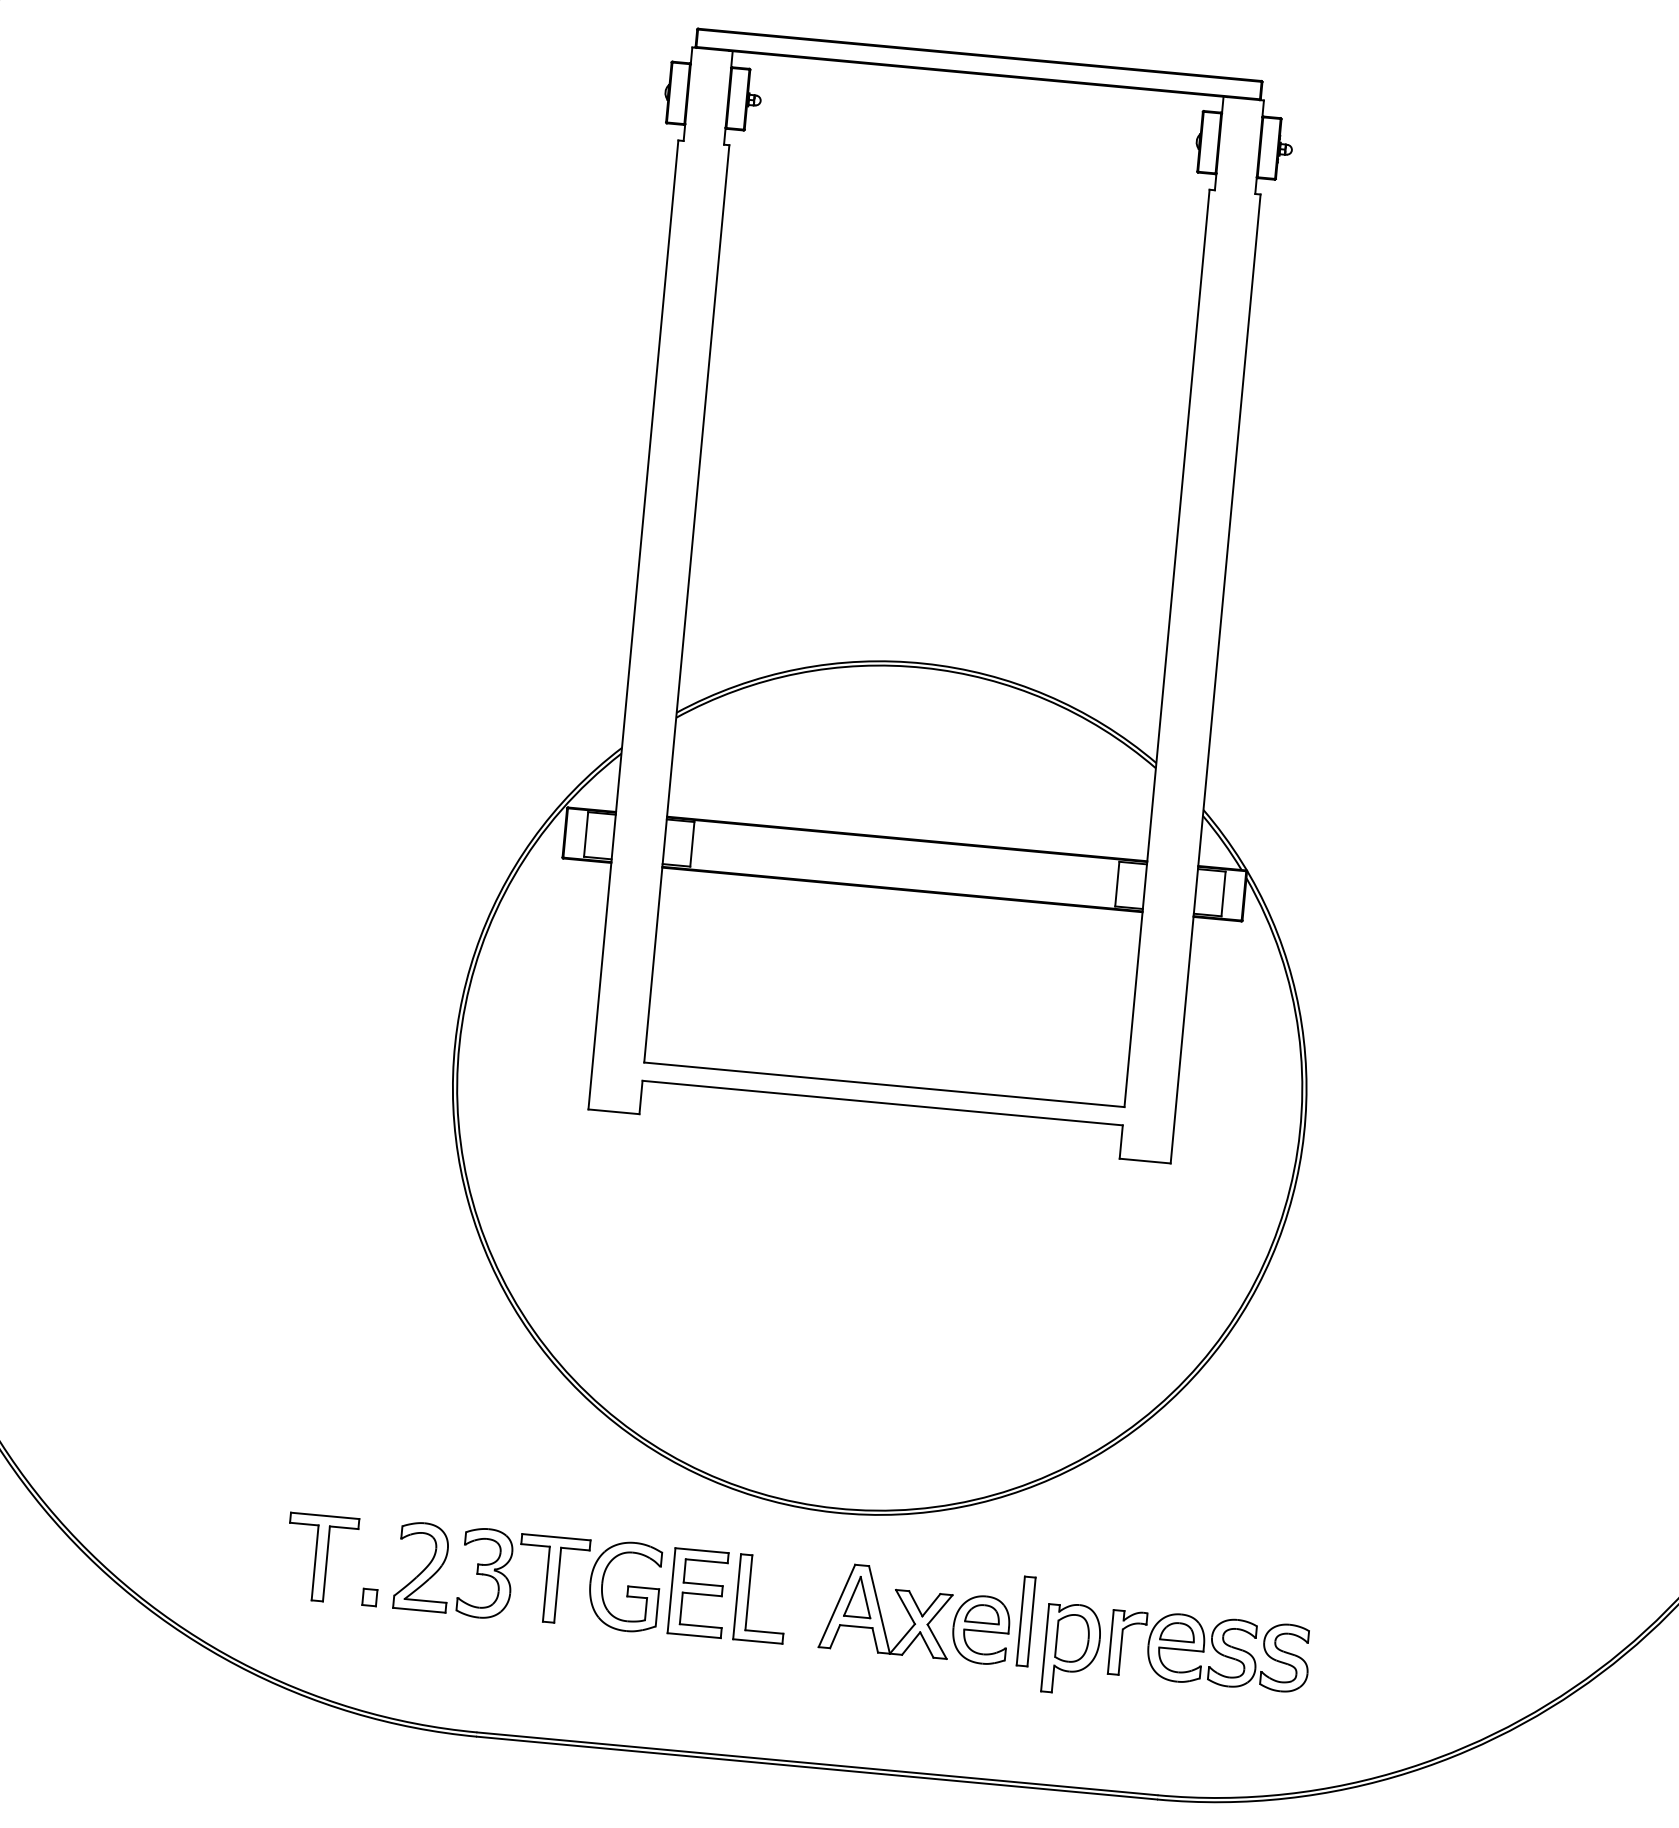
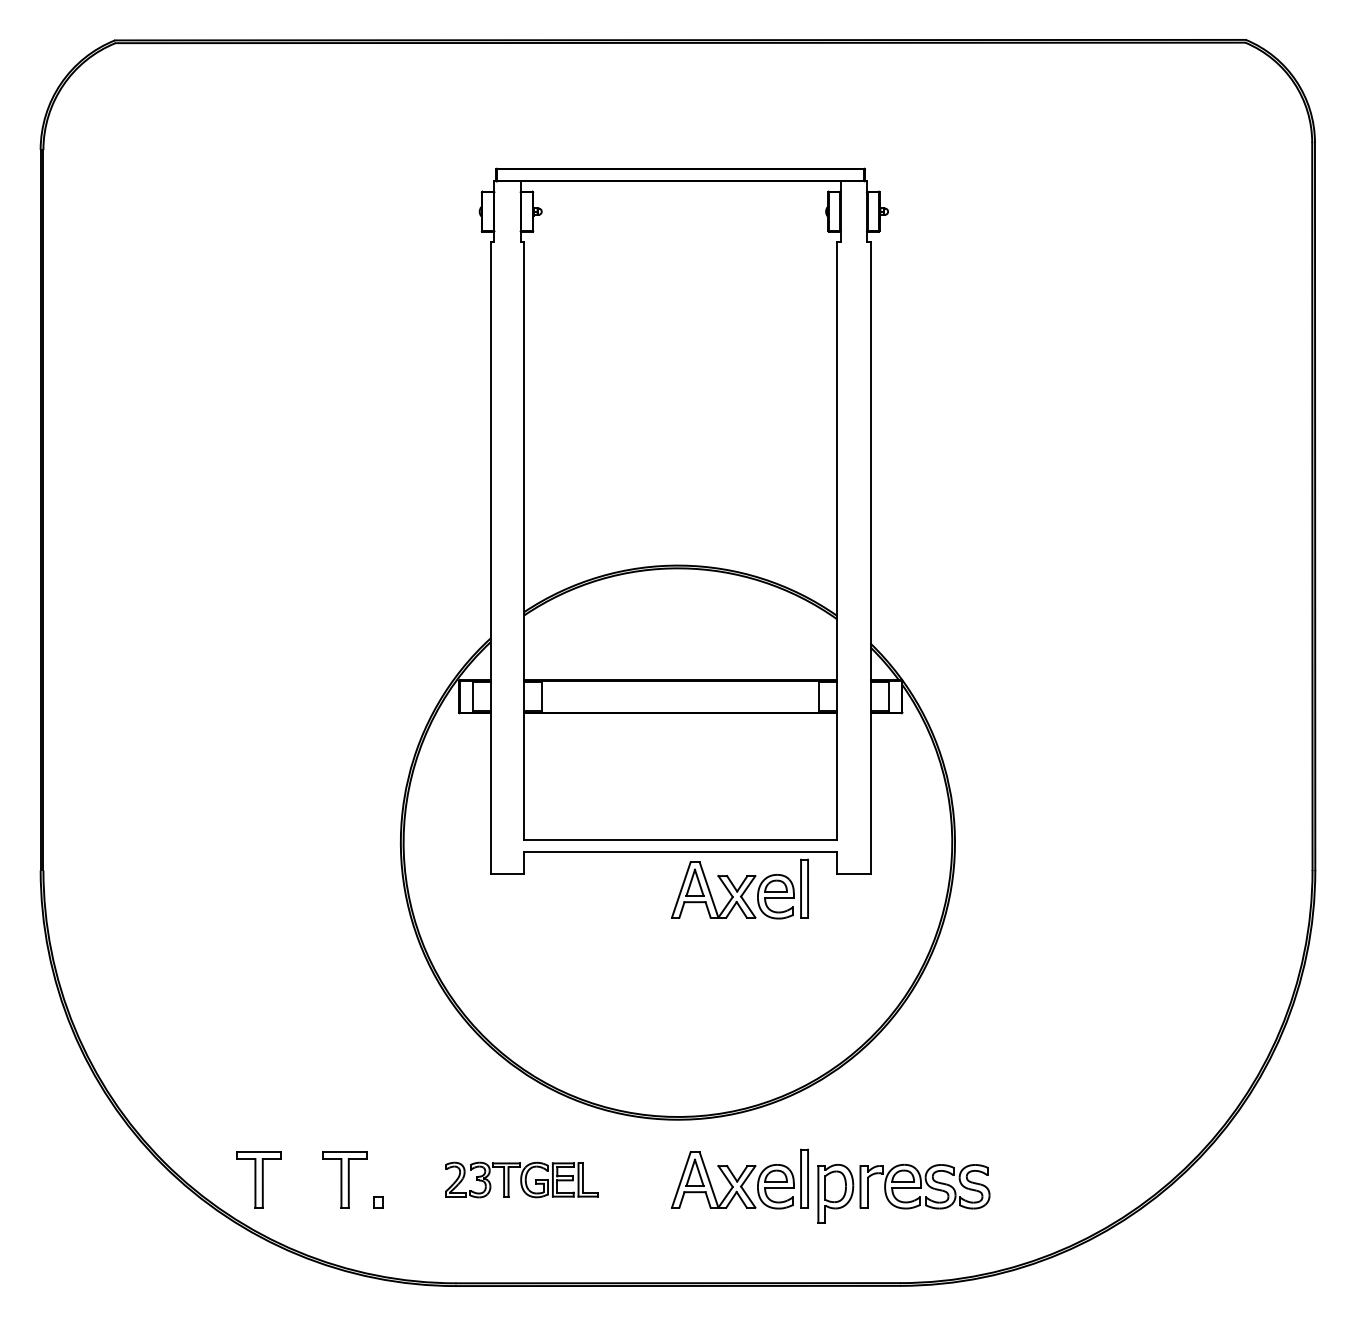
part: (967, 1167) -> (739, 888), added
part: (188, 1545) -> (258, 1179), added
part: (591, 1582) -> (521, 1179), size x0.6

